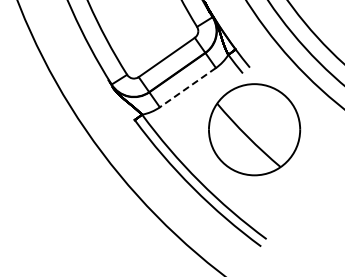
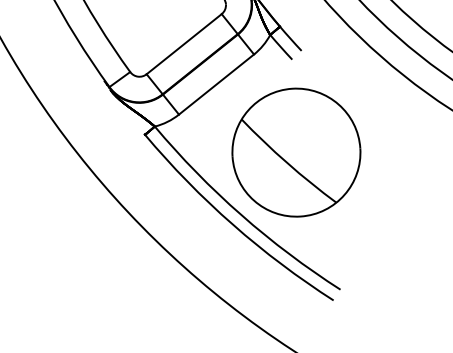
line: (187, 87) -> (215, 84), dashed -> solid
part: (254, 129) -> (296, 152), moved

